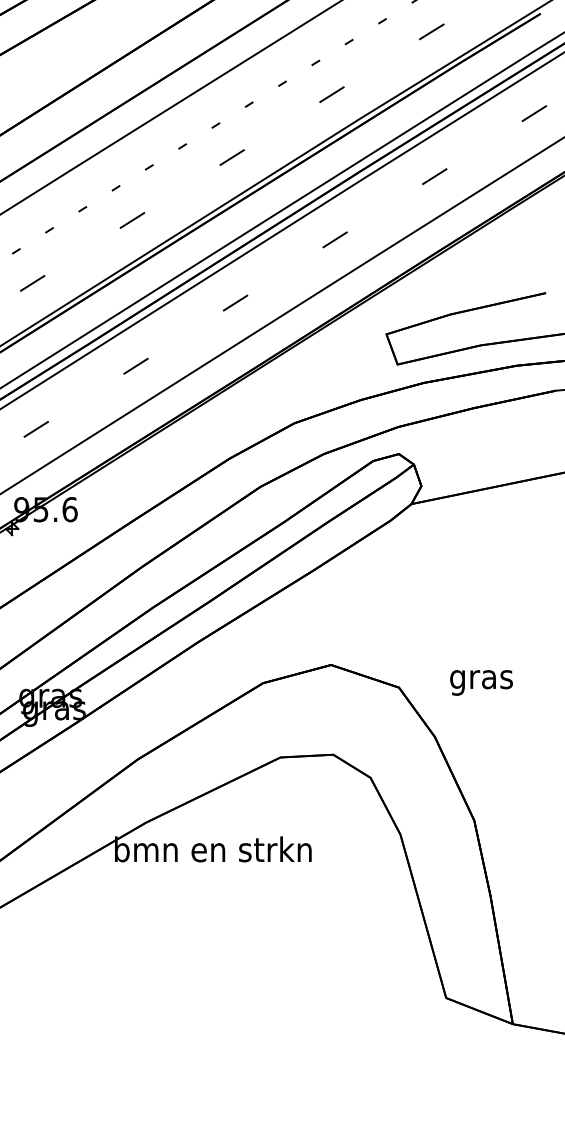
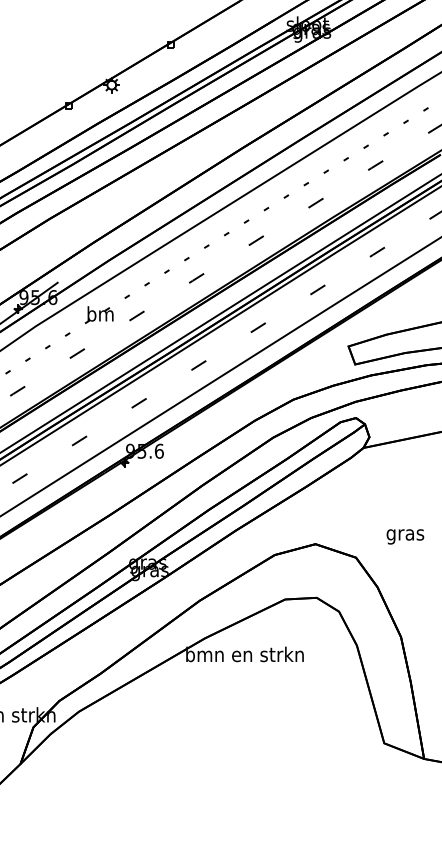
text: (481, 682) -> (405, 536), moved

